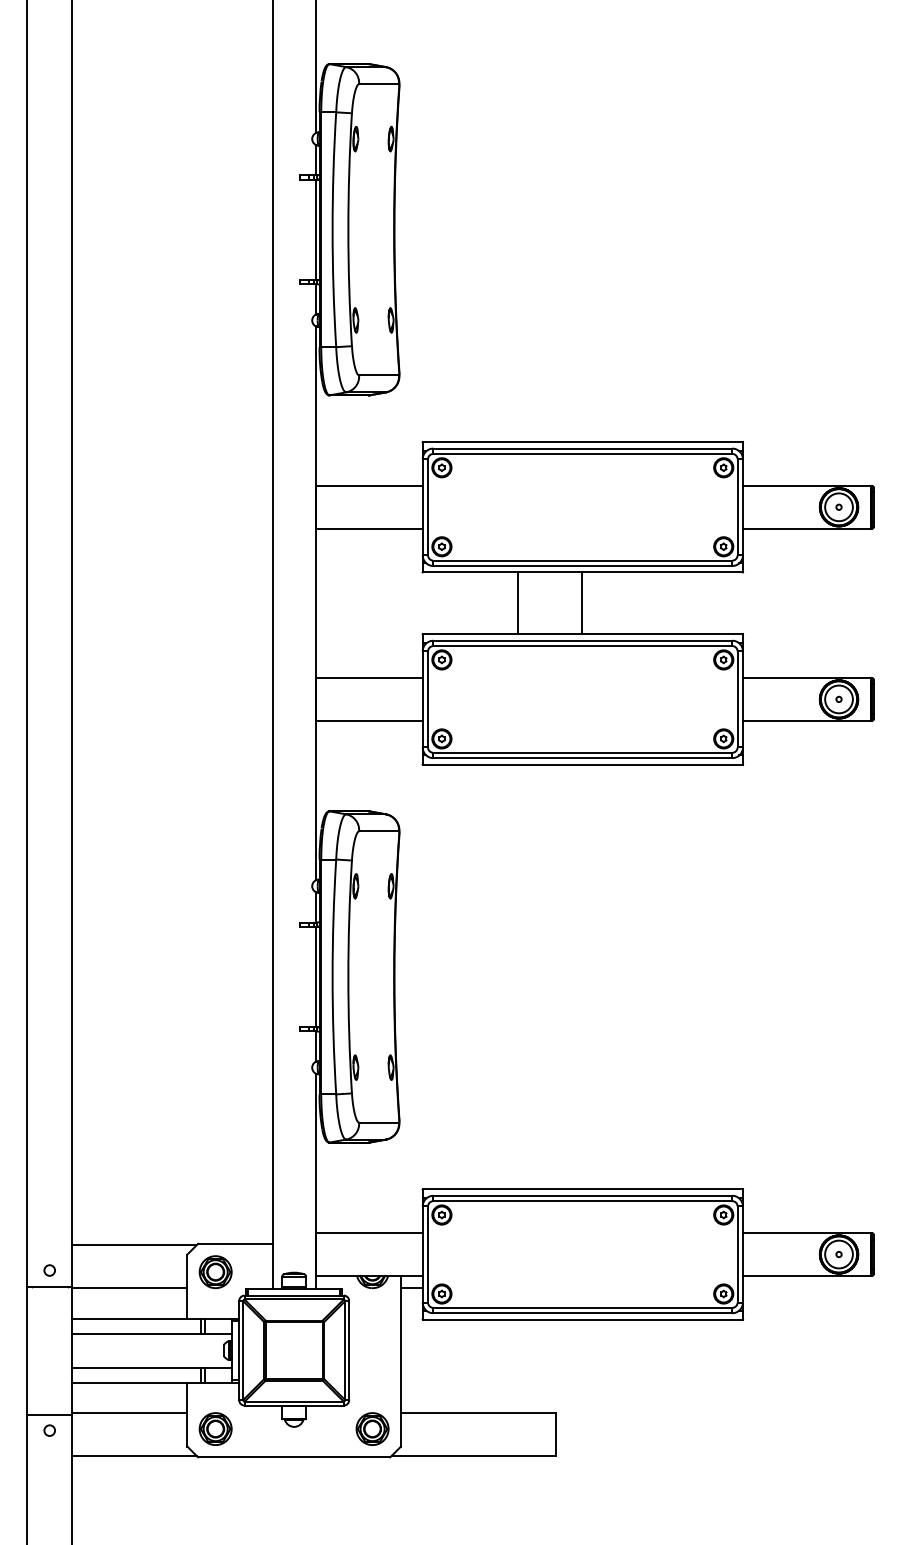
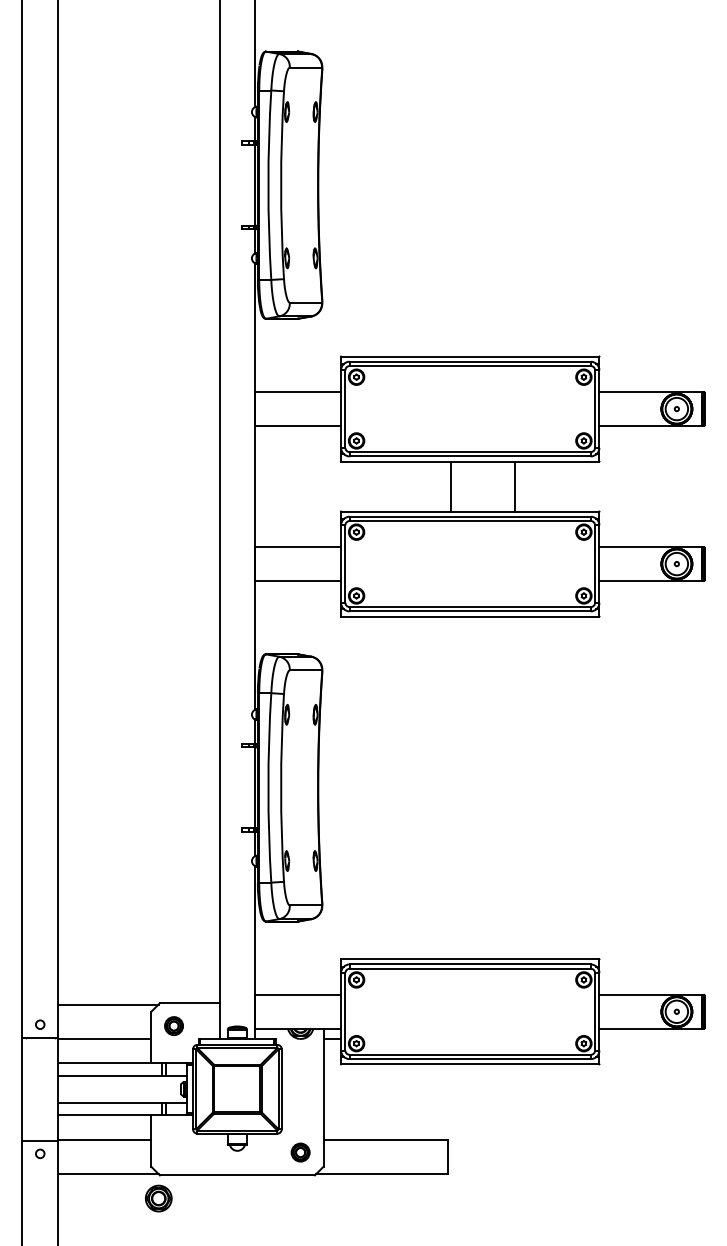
line: (518, 603) -> (450, 486), moved
line: (582, 603) -> (515, 486), moved
part: (215, 1272) -> (173, 1026), size x0.7
part: (215, 1428) -> (158, 1198), moved
part: (372, 1428) -> (300, 1152), size x0.7

